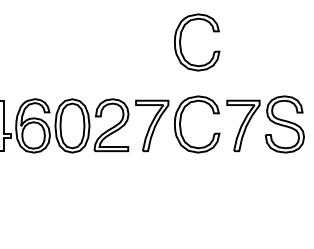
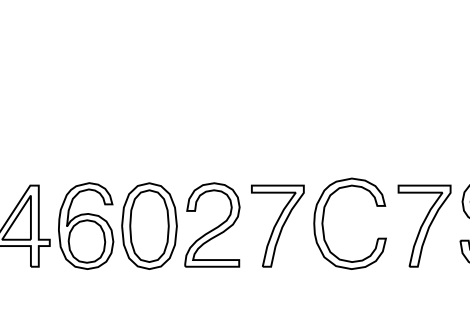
part: (181, 44) -> (324, 95), removed

